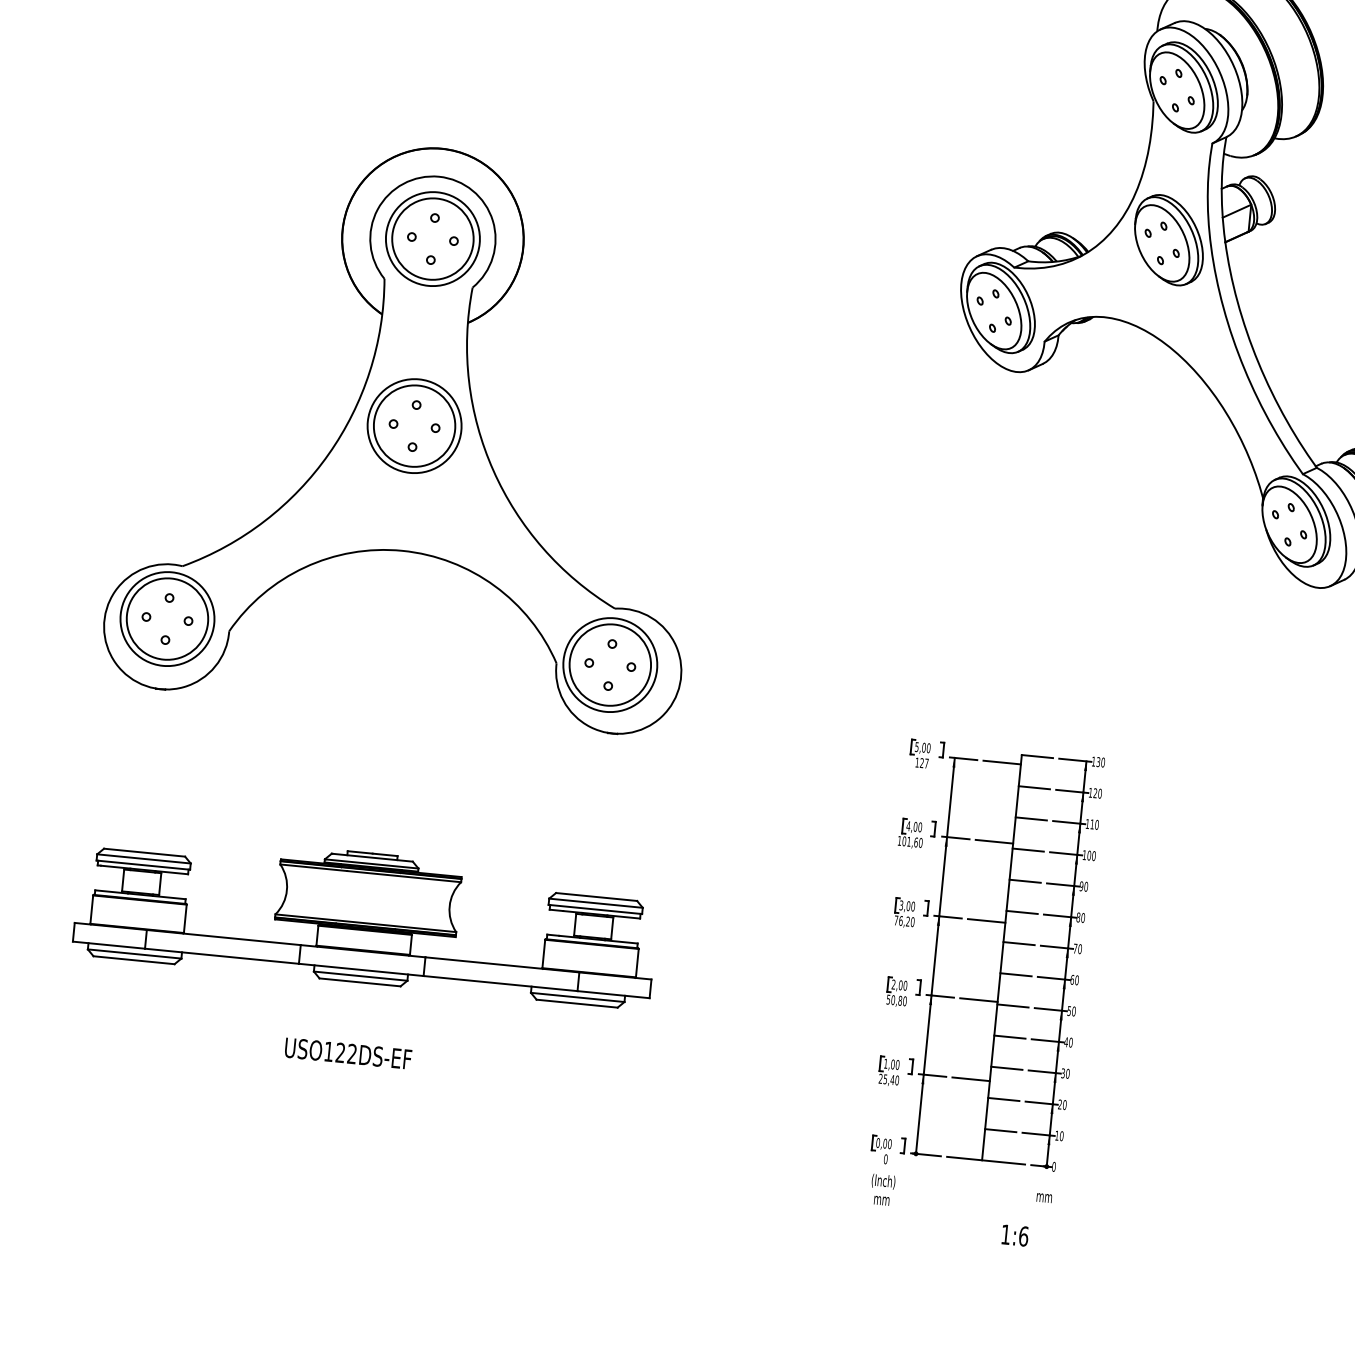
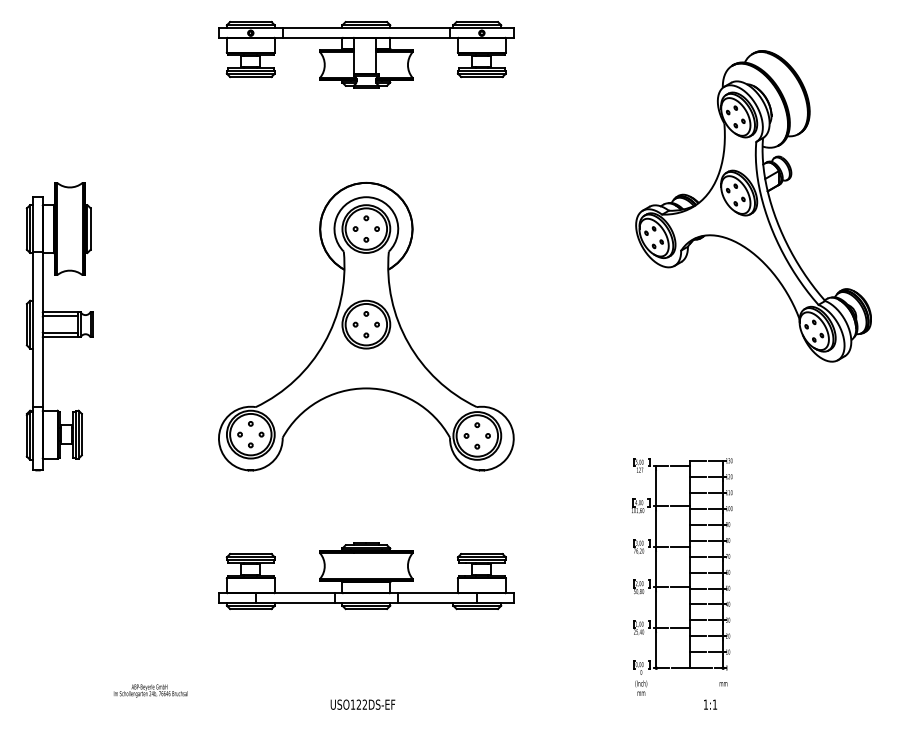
text: (347, 1053) -> (362, 704), moved
text: (1022, 1235) -> (714, 704), 1:6 -> 1:1

